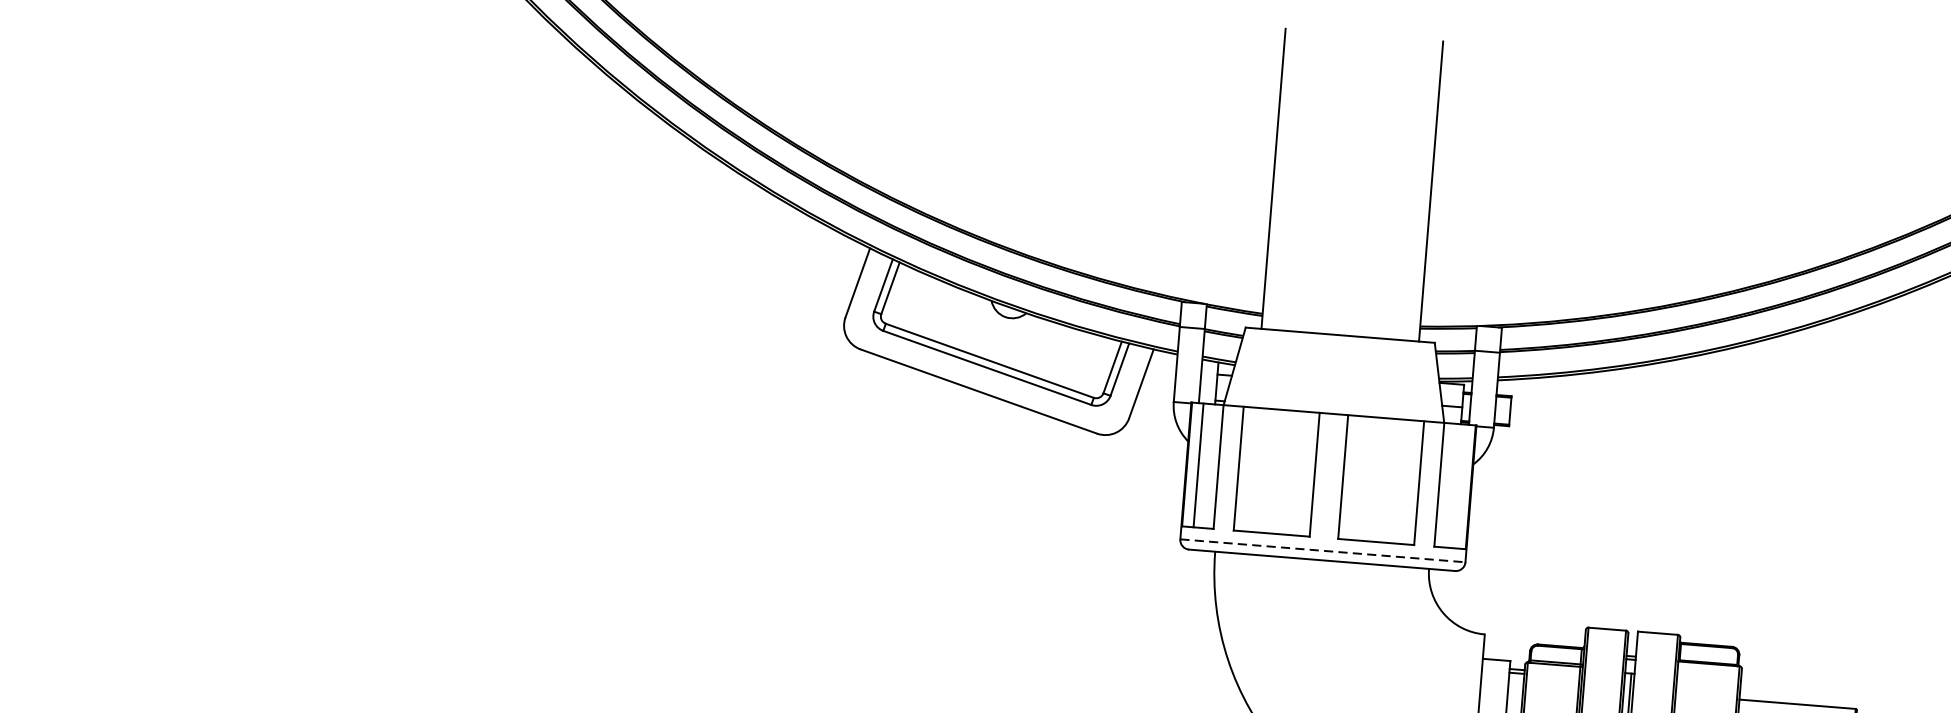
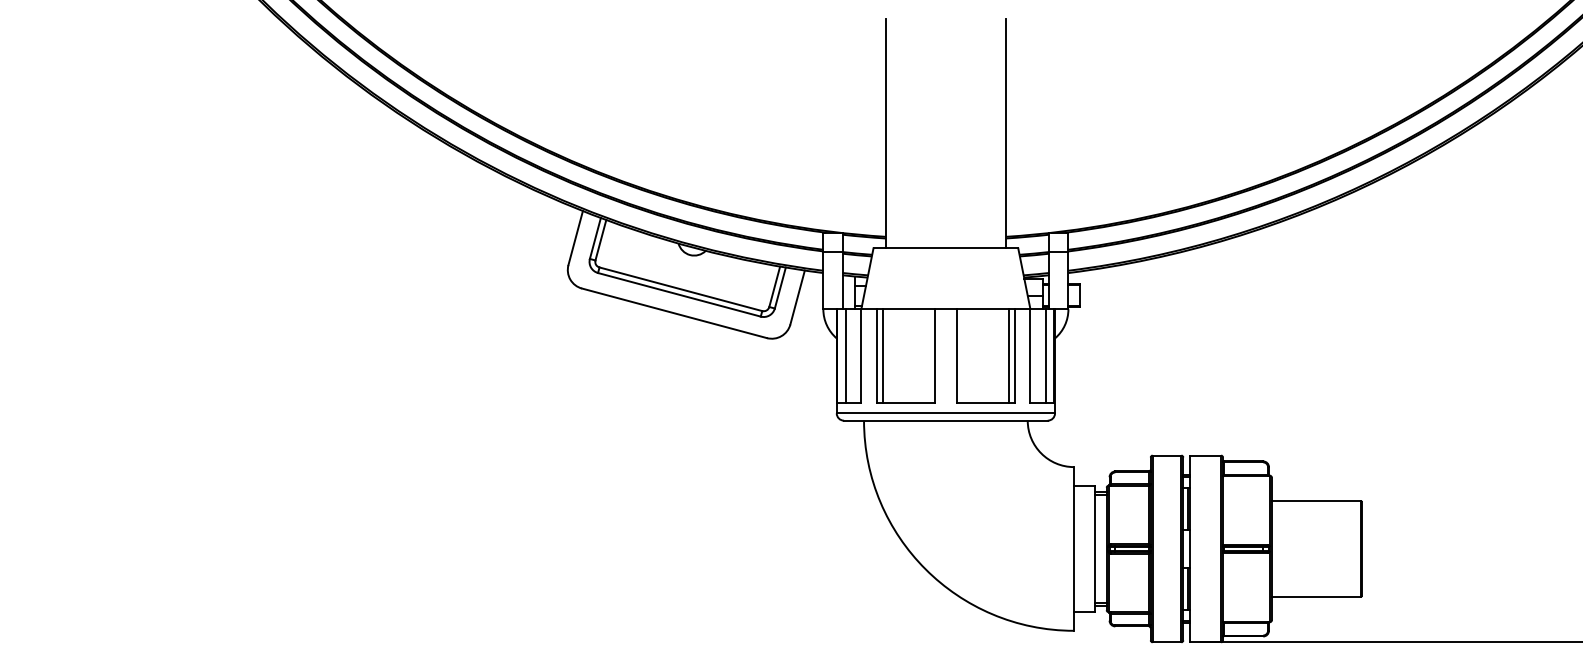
line: (1247, 468) -> (883, 355), added
line: (1410, 481) -> (1008, 355), added
line: (1459, 485) -> (1045, 355), added
line: (1323, 551) -> (946, 413), dashed -> solid

